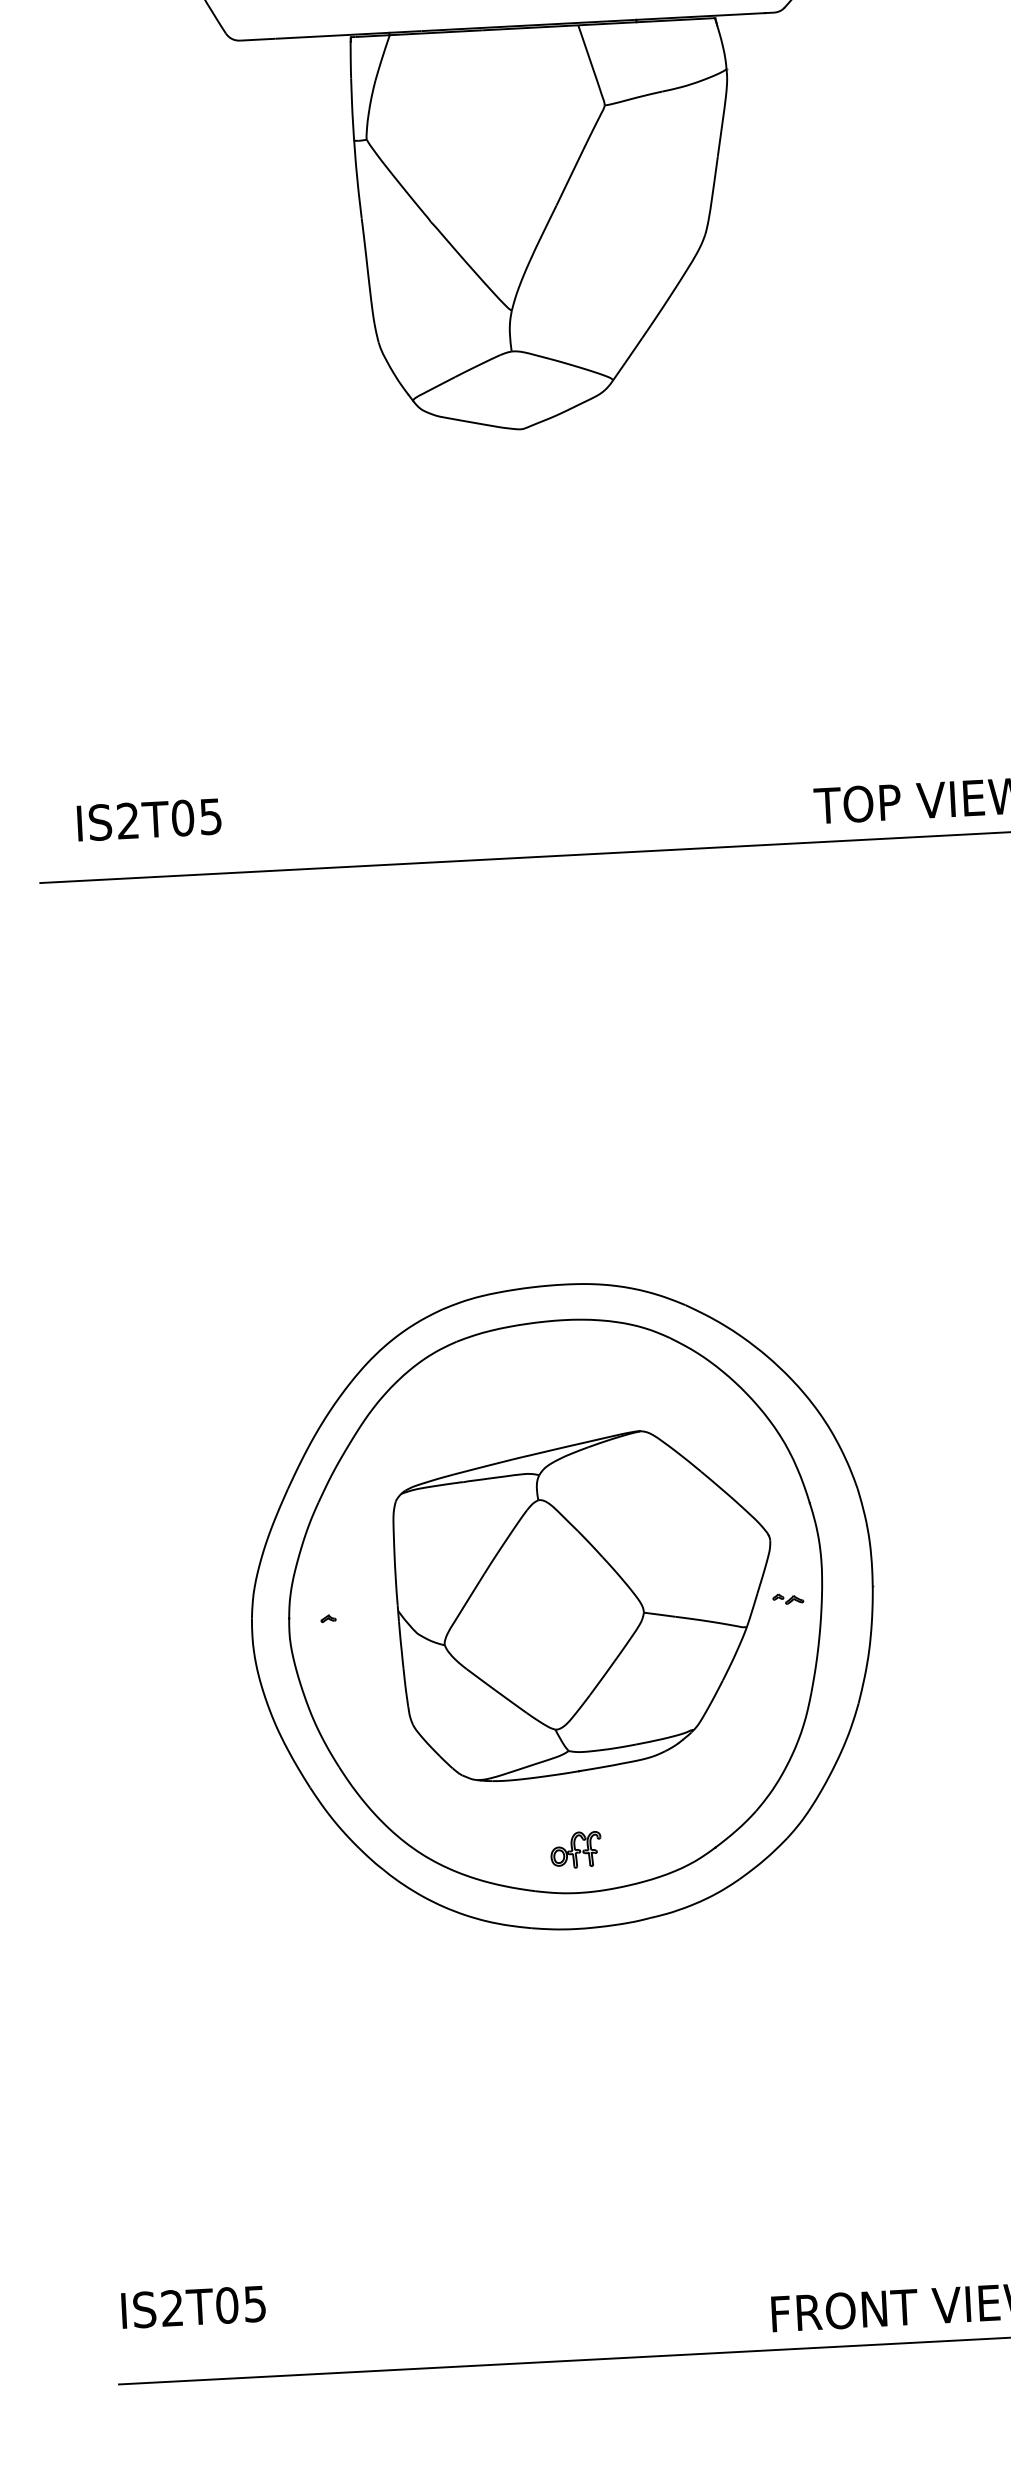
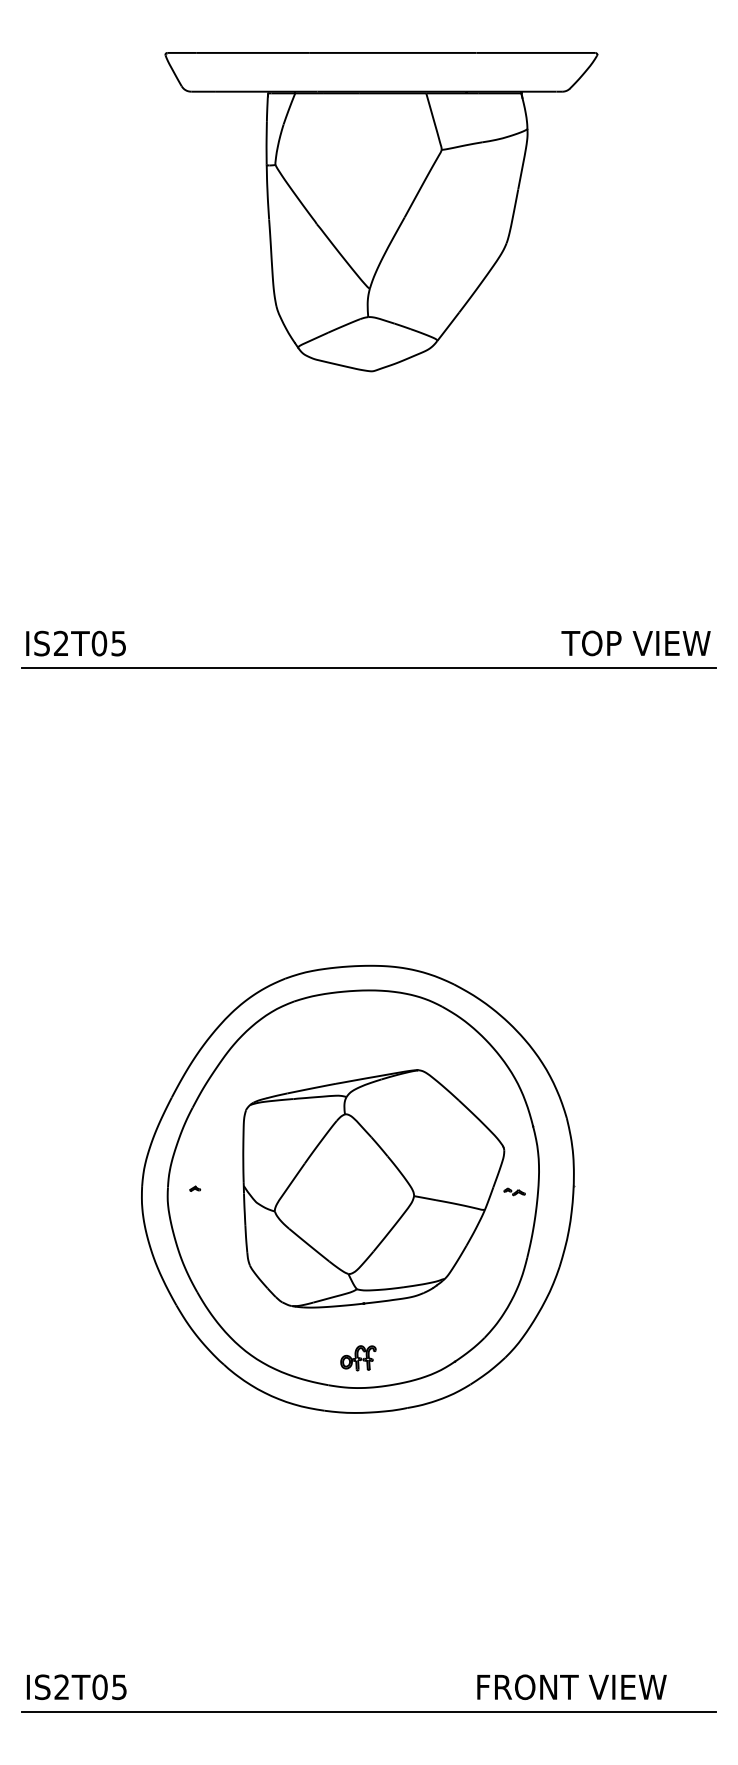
text: (148, 819) -> (75, 643), moved
text: (193, 2306) -> (76, 1686), moved

